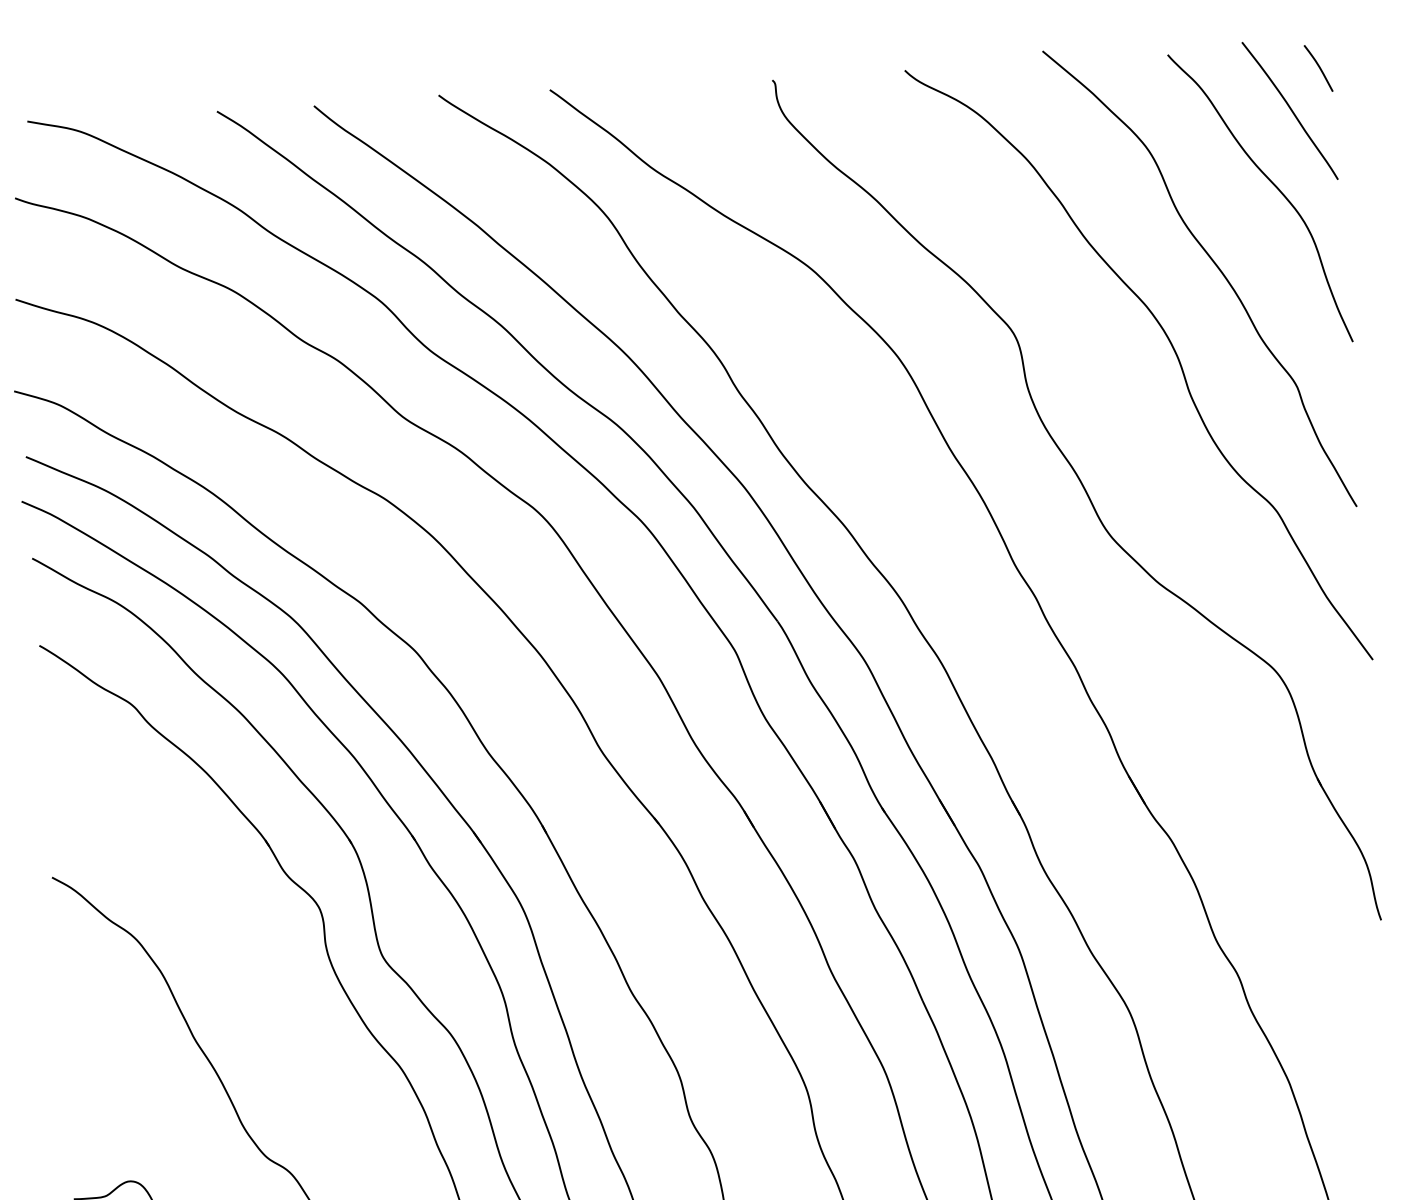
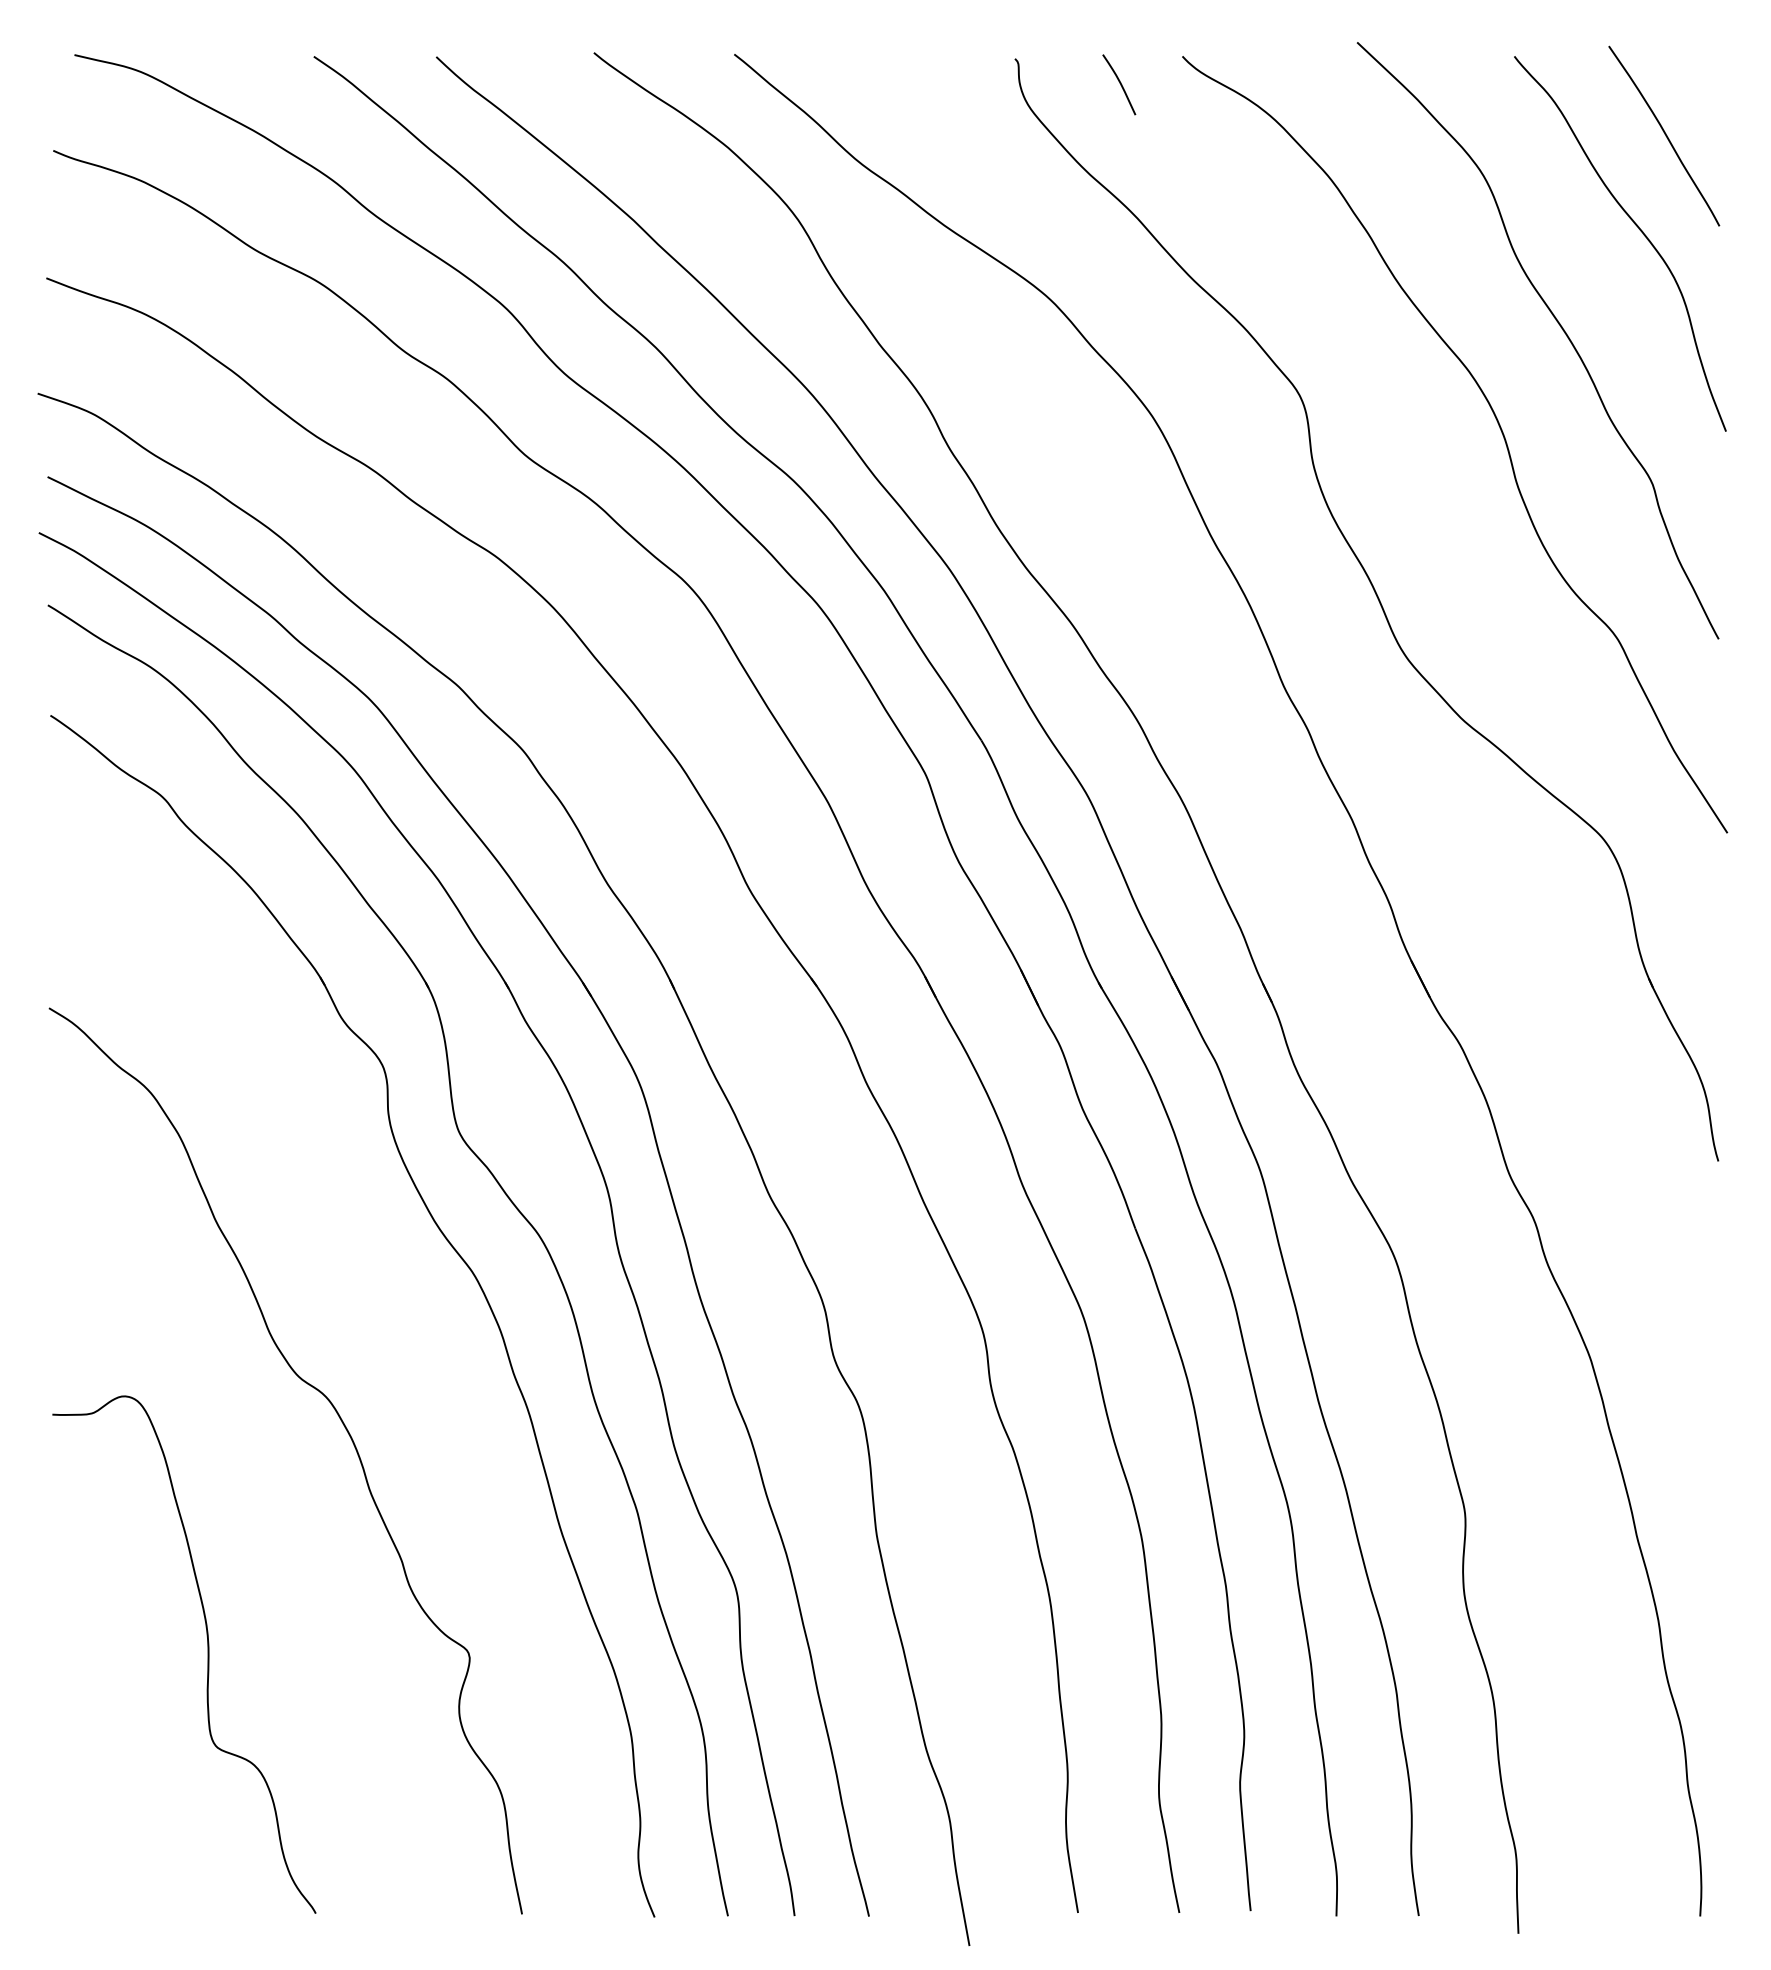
curve: (1318, 67) -> (1119, 83), moved

